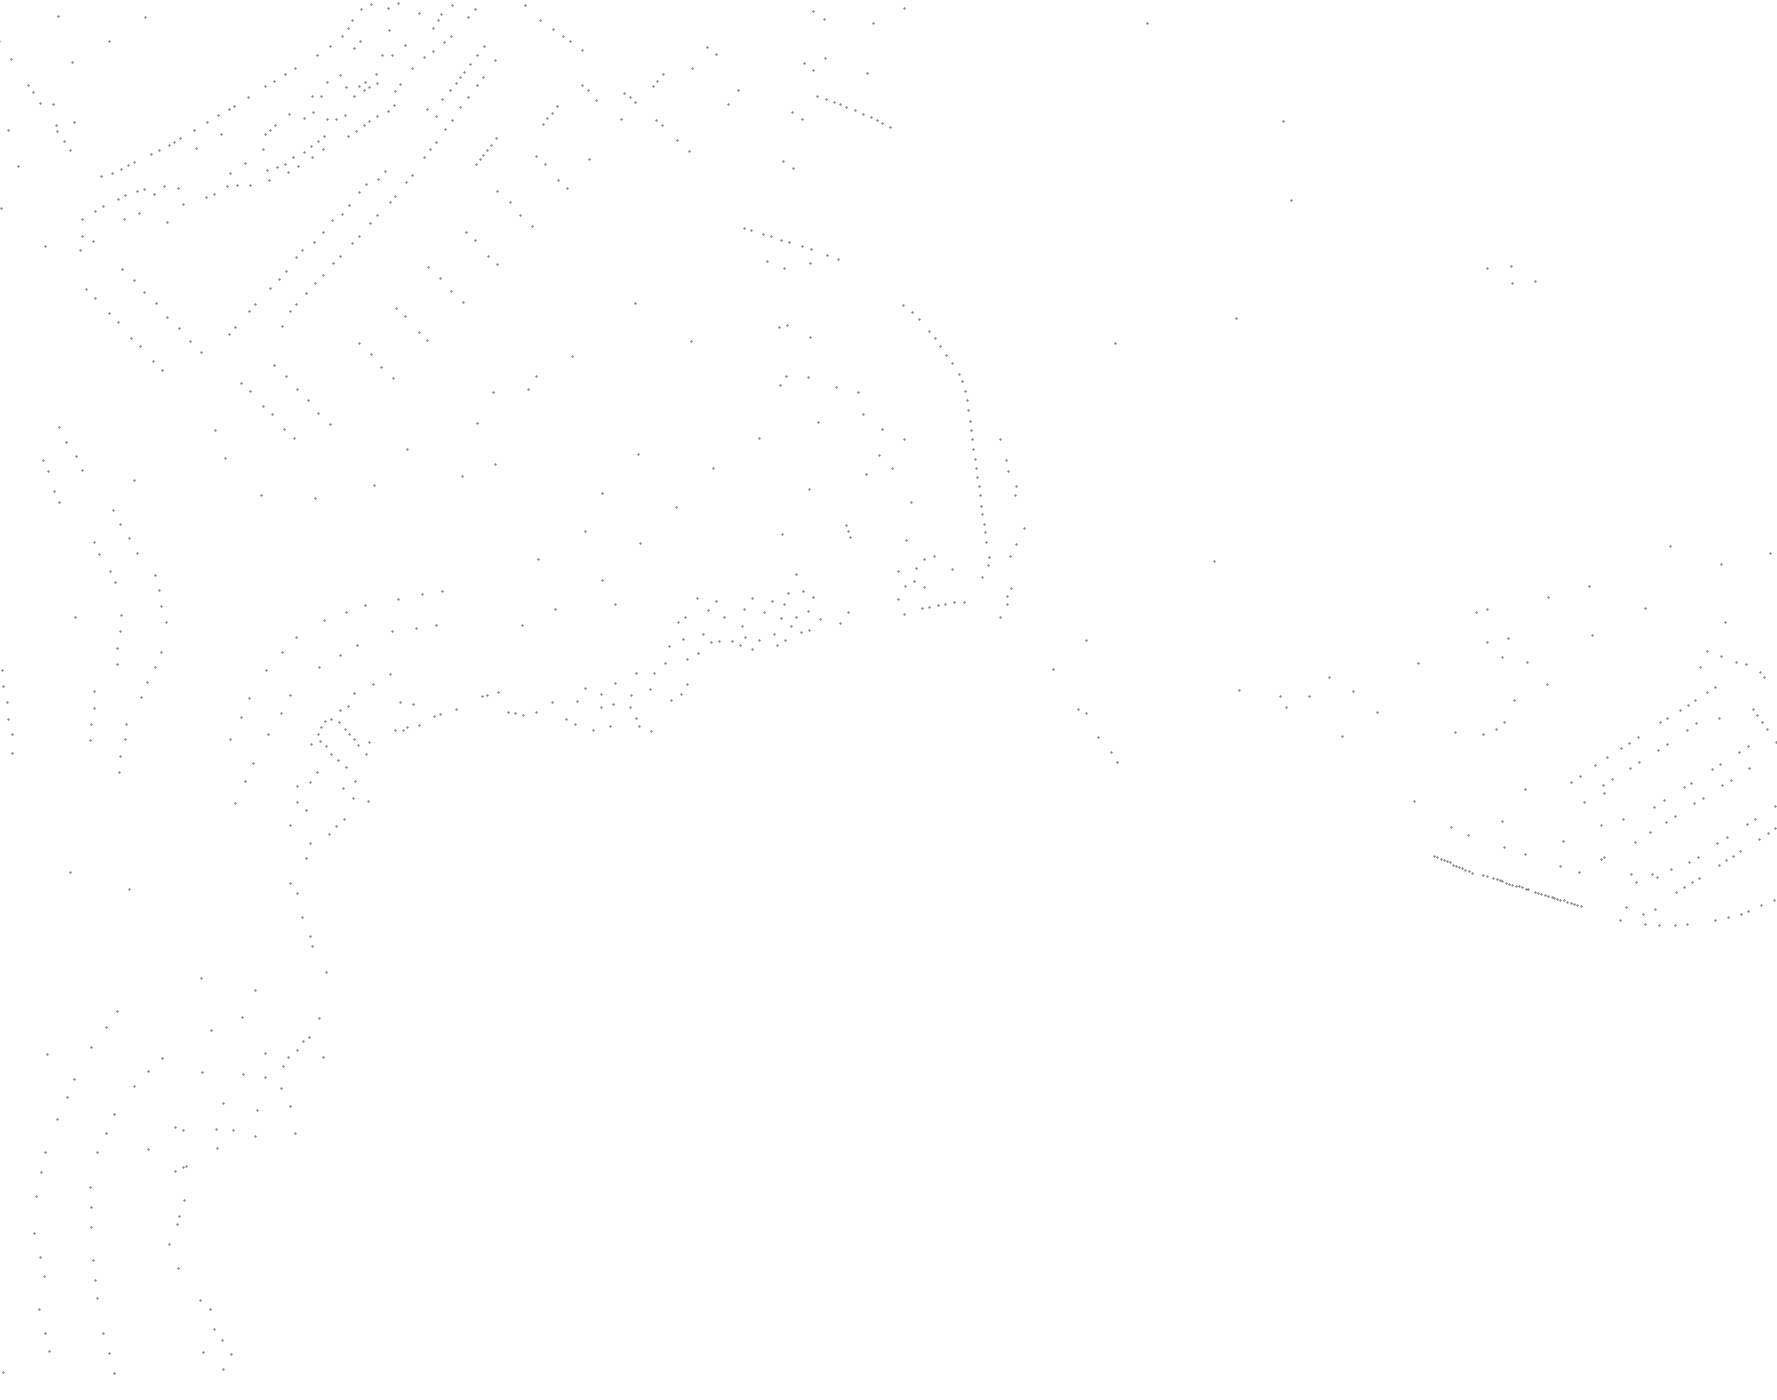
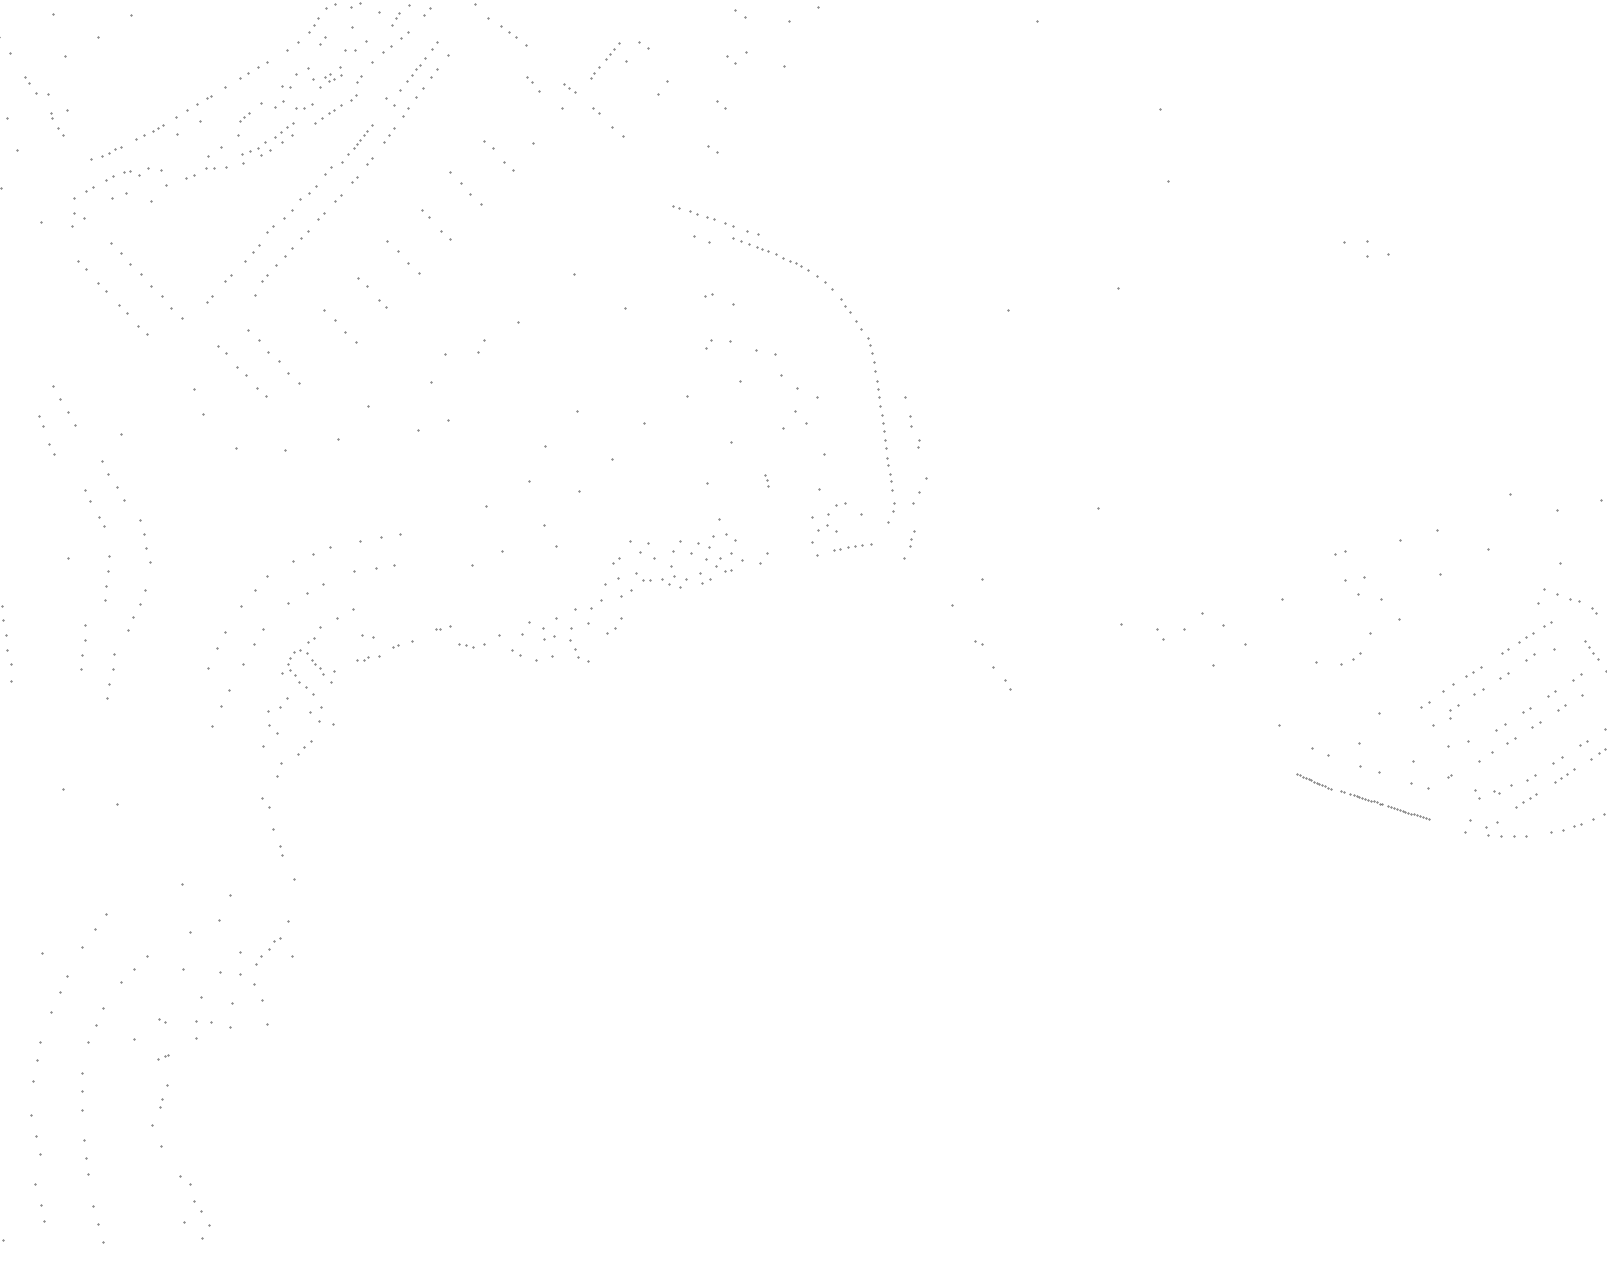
part: (853, 111) -> (774, 255), moved
part: (550, 115) -> (612, 51), moved
part: (486, 151) -> (363, 136), moved

